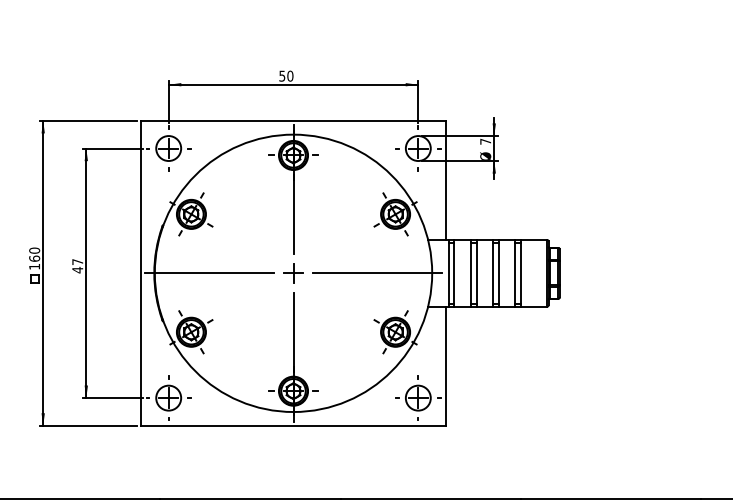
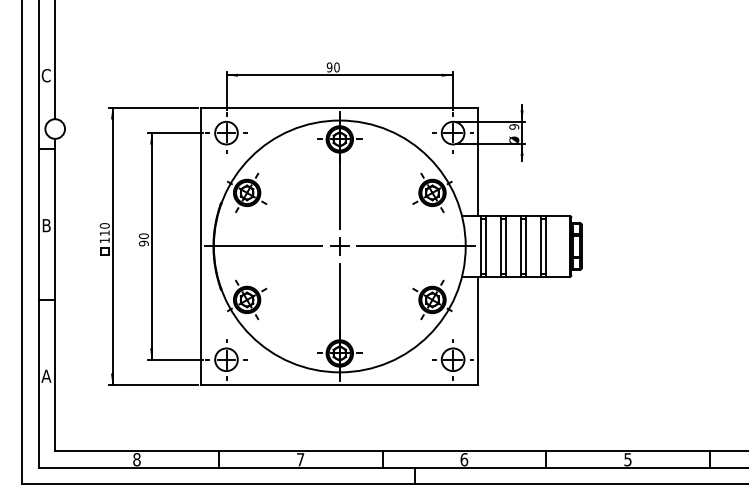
text: (282, 76) -> (329, 67), 50 -> 90
text: (485, 141) -> (514, 126), 7 -> 9
text: (34, 257) -> (104, 232), 160 -> 110
text: (77, 265) -> (143, 239), 47 -> 90

